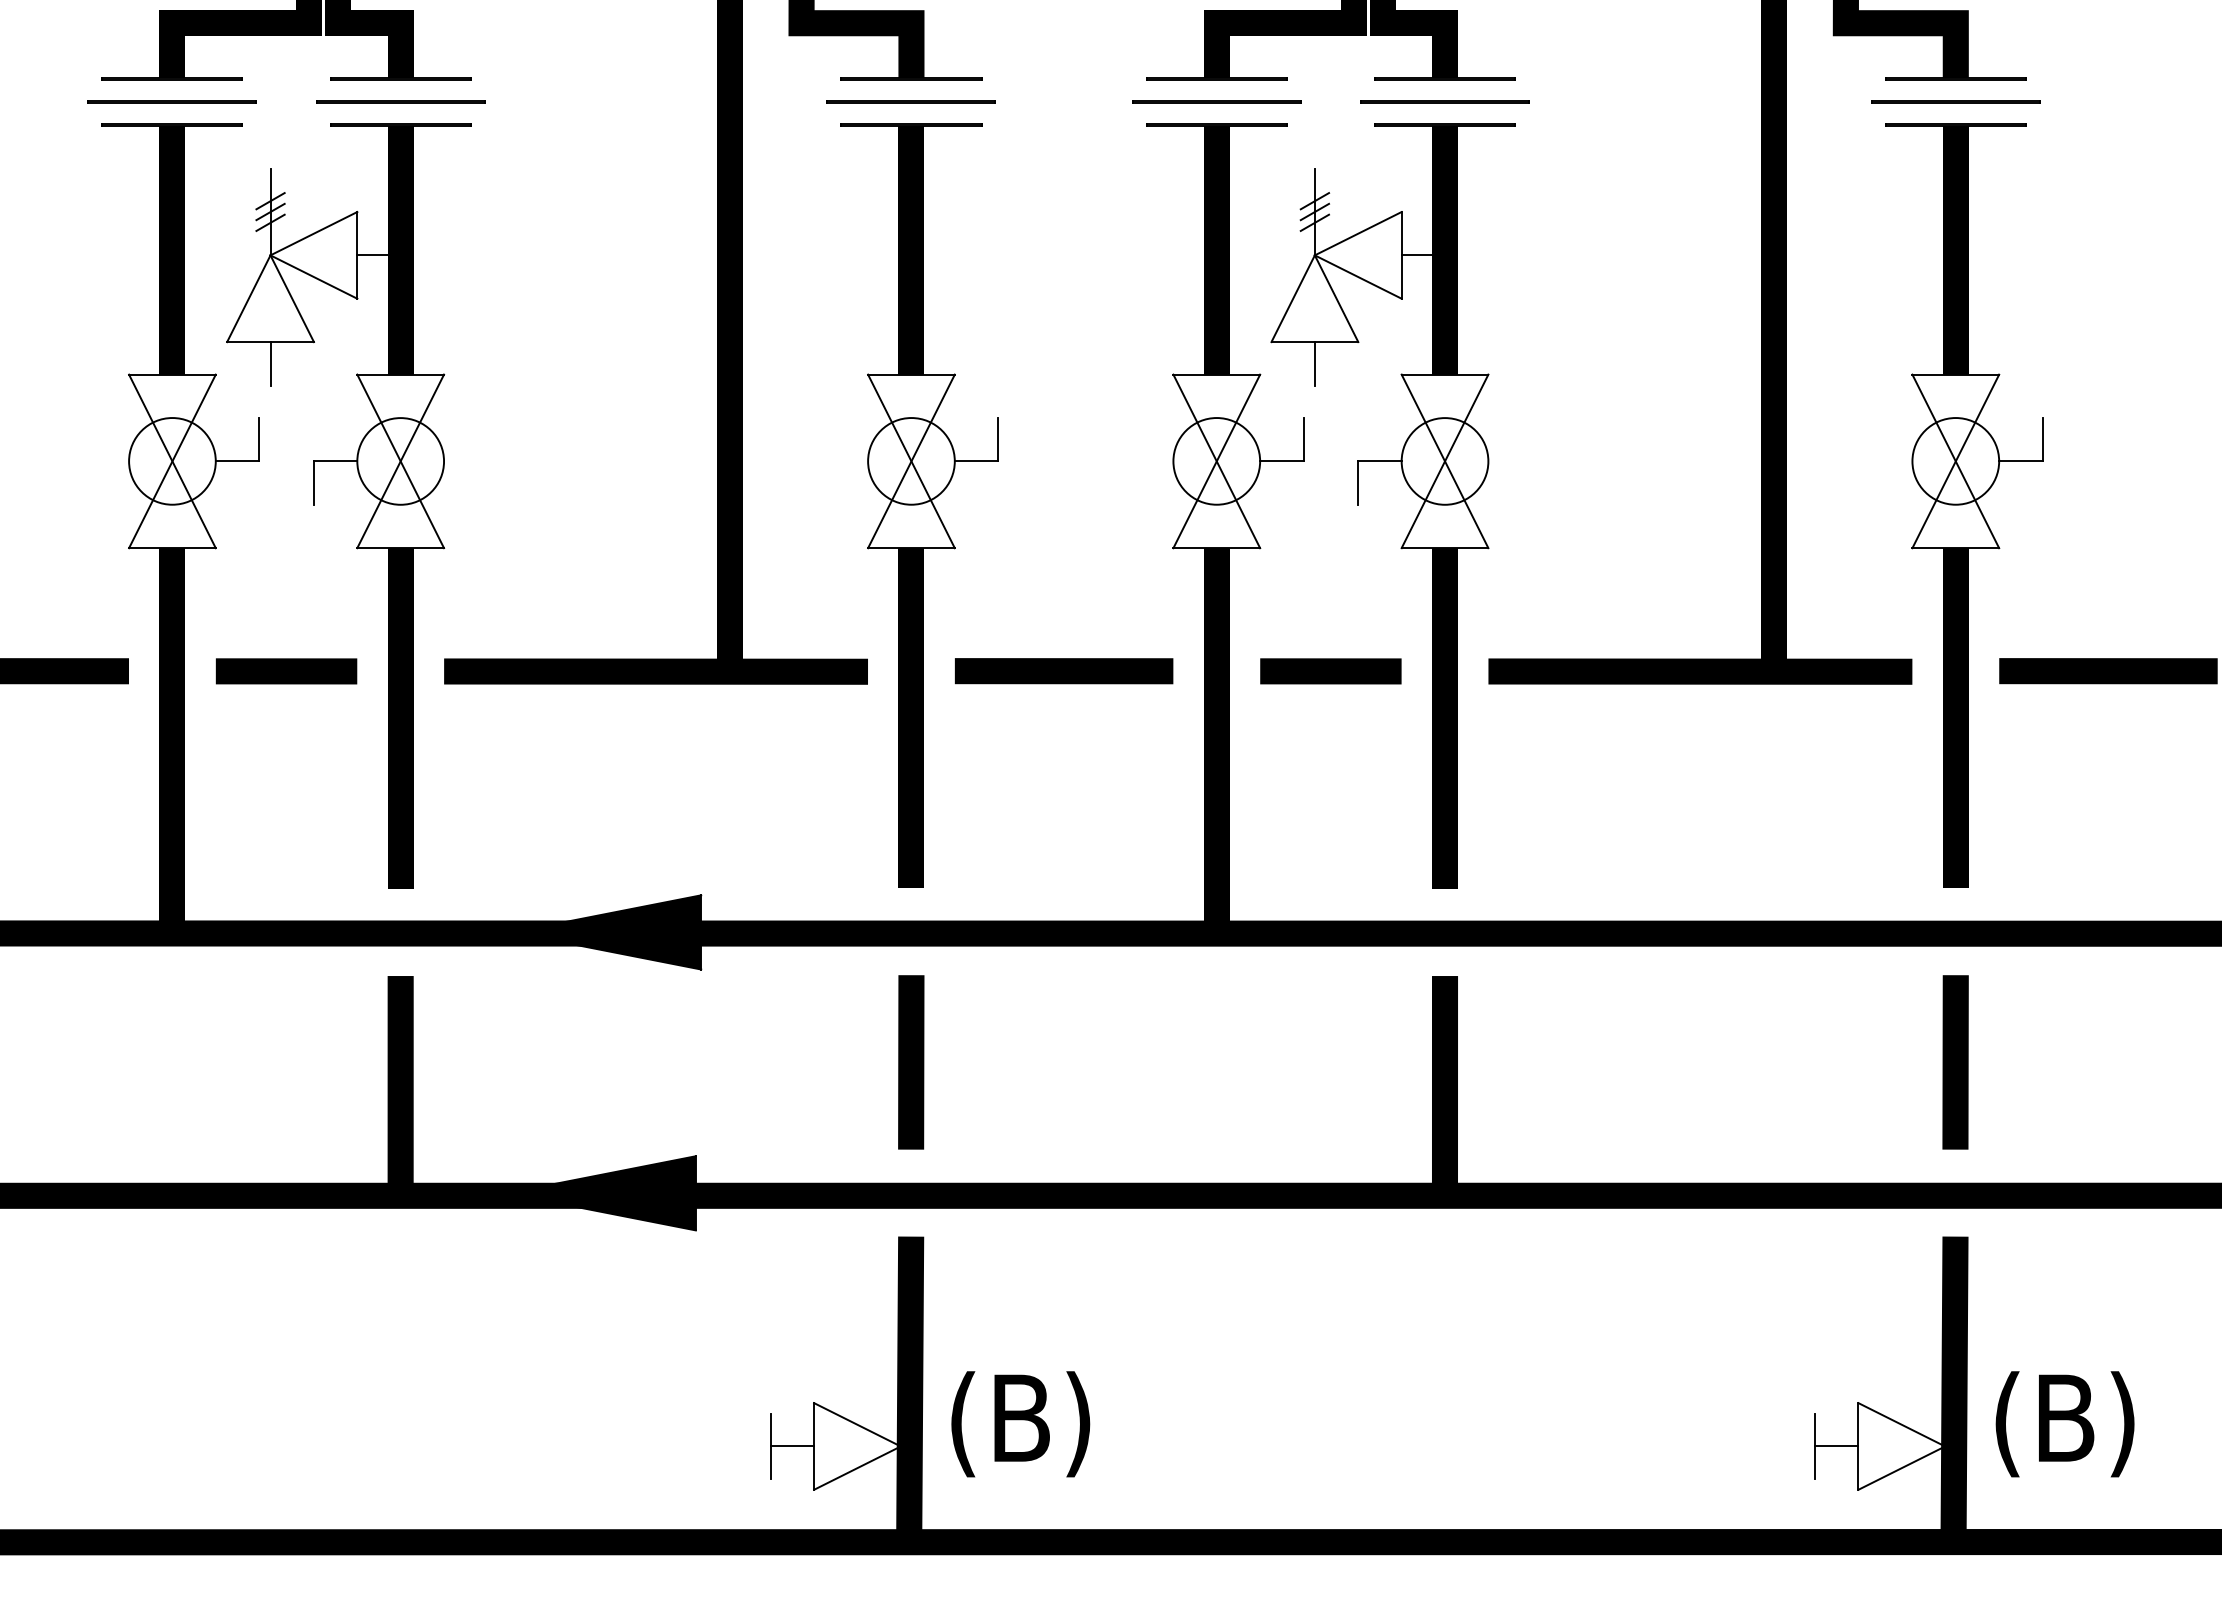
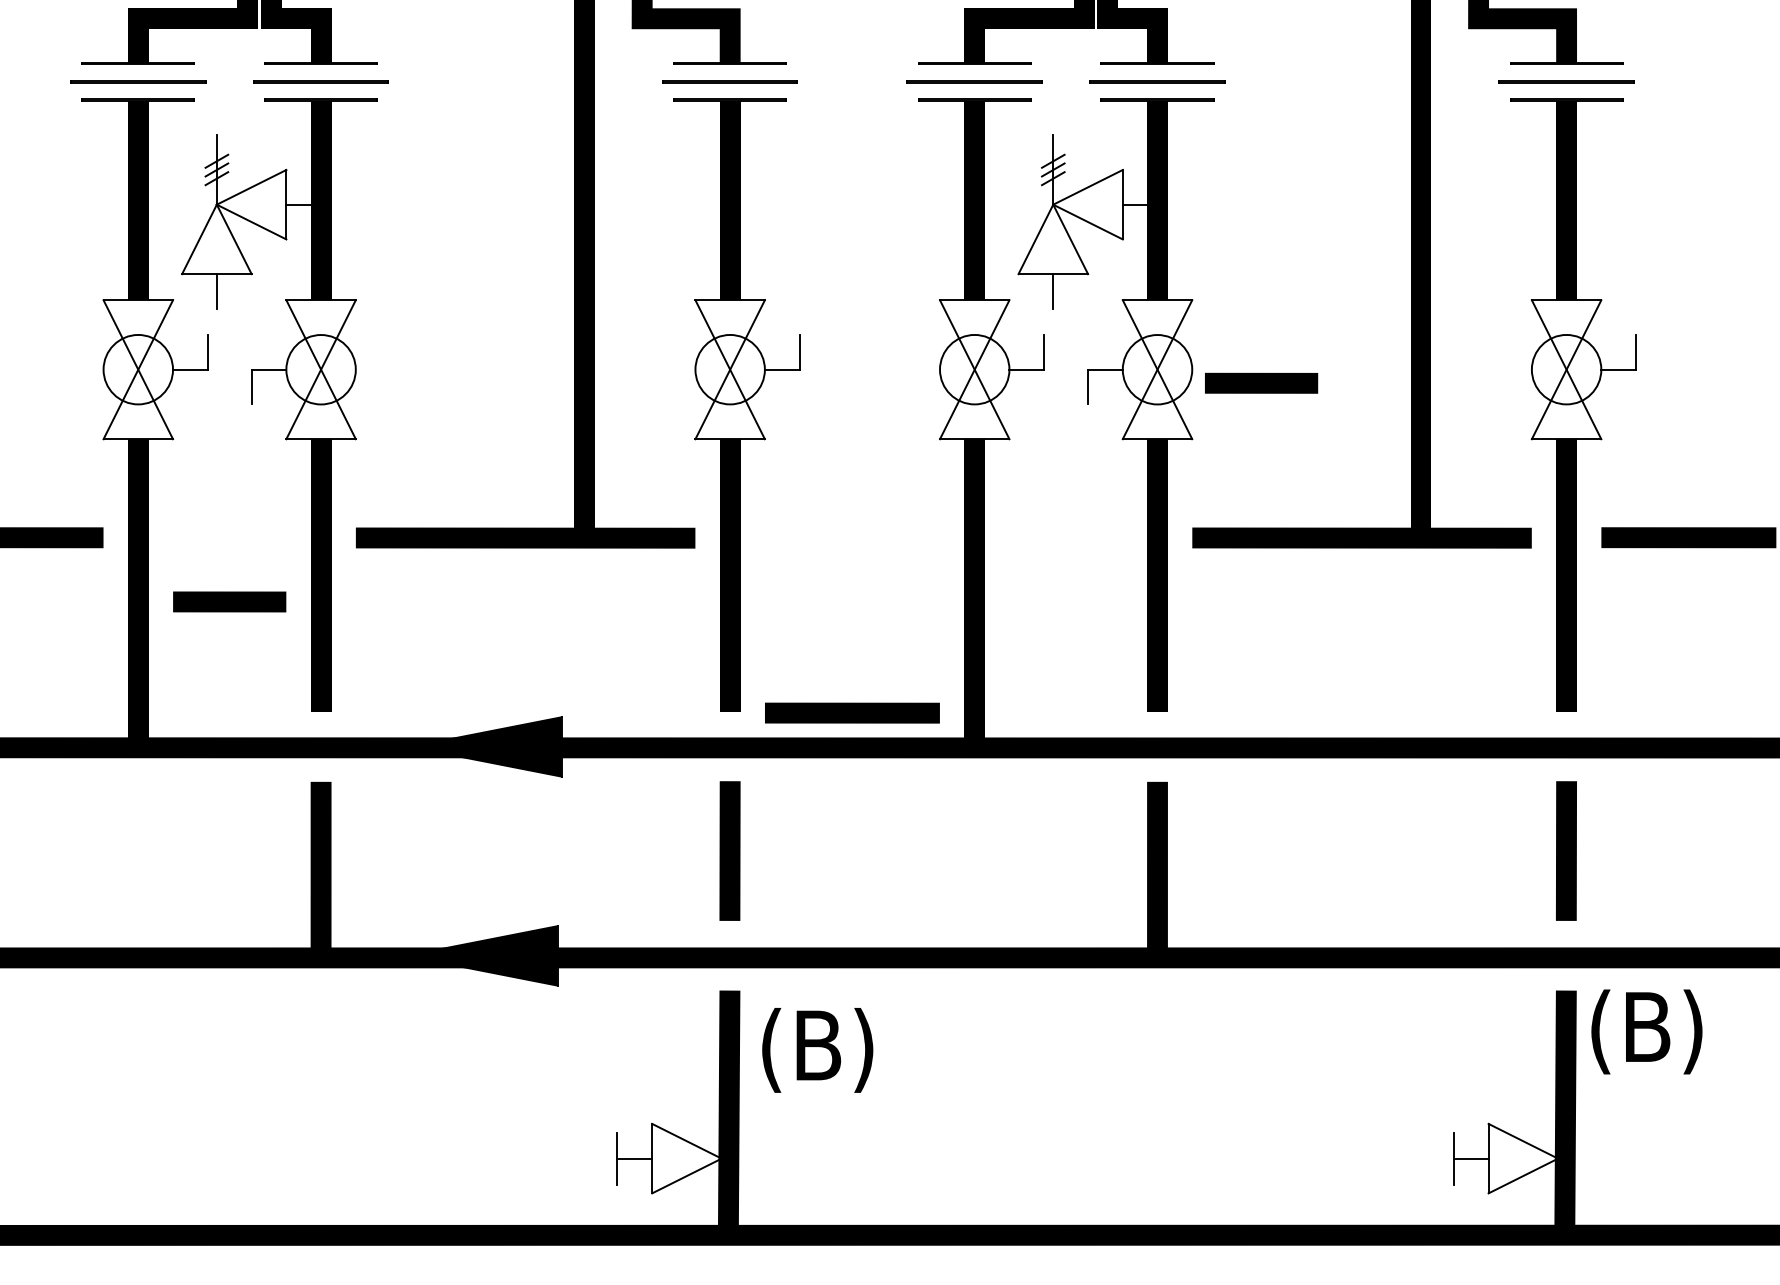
line: (286, 671) -> (229, 602), moved
line: (1064, 671) -> (852, 713), moved
line: (1330, 671) -> (1261, 383), moved
text: (1020, 1424) -> (817, 1050), moved
text: (2064, 1424) -> (1646, 1032), moved

